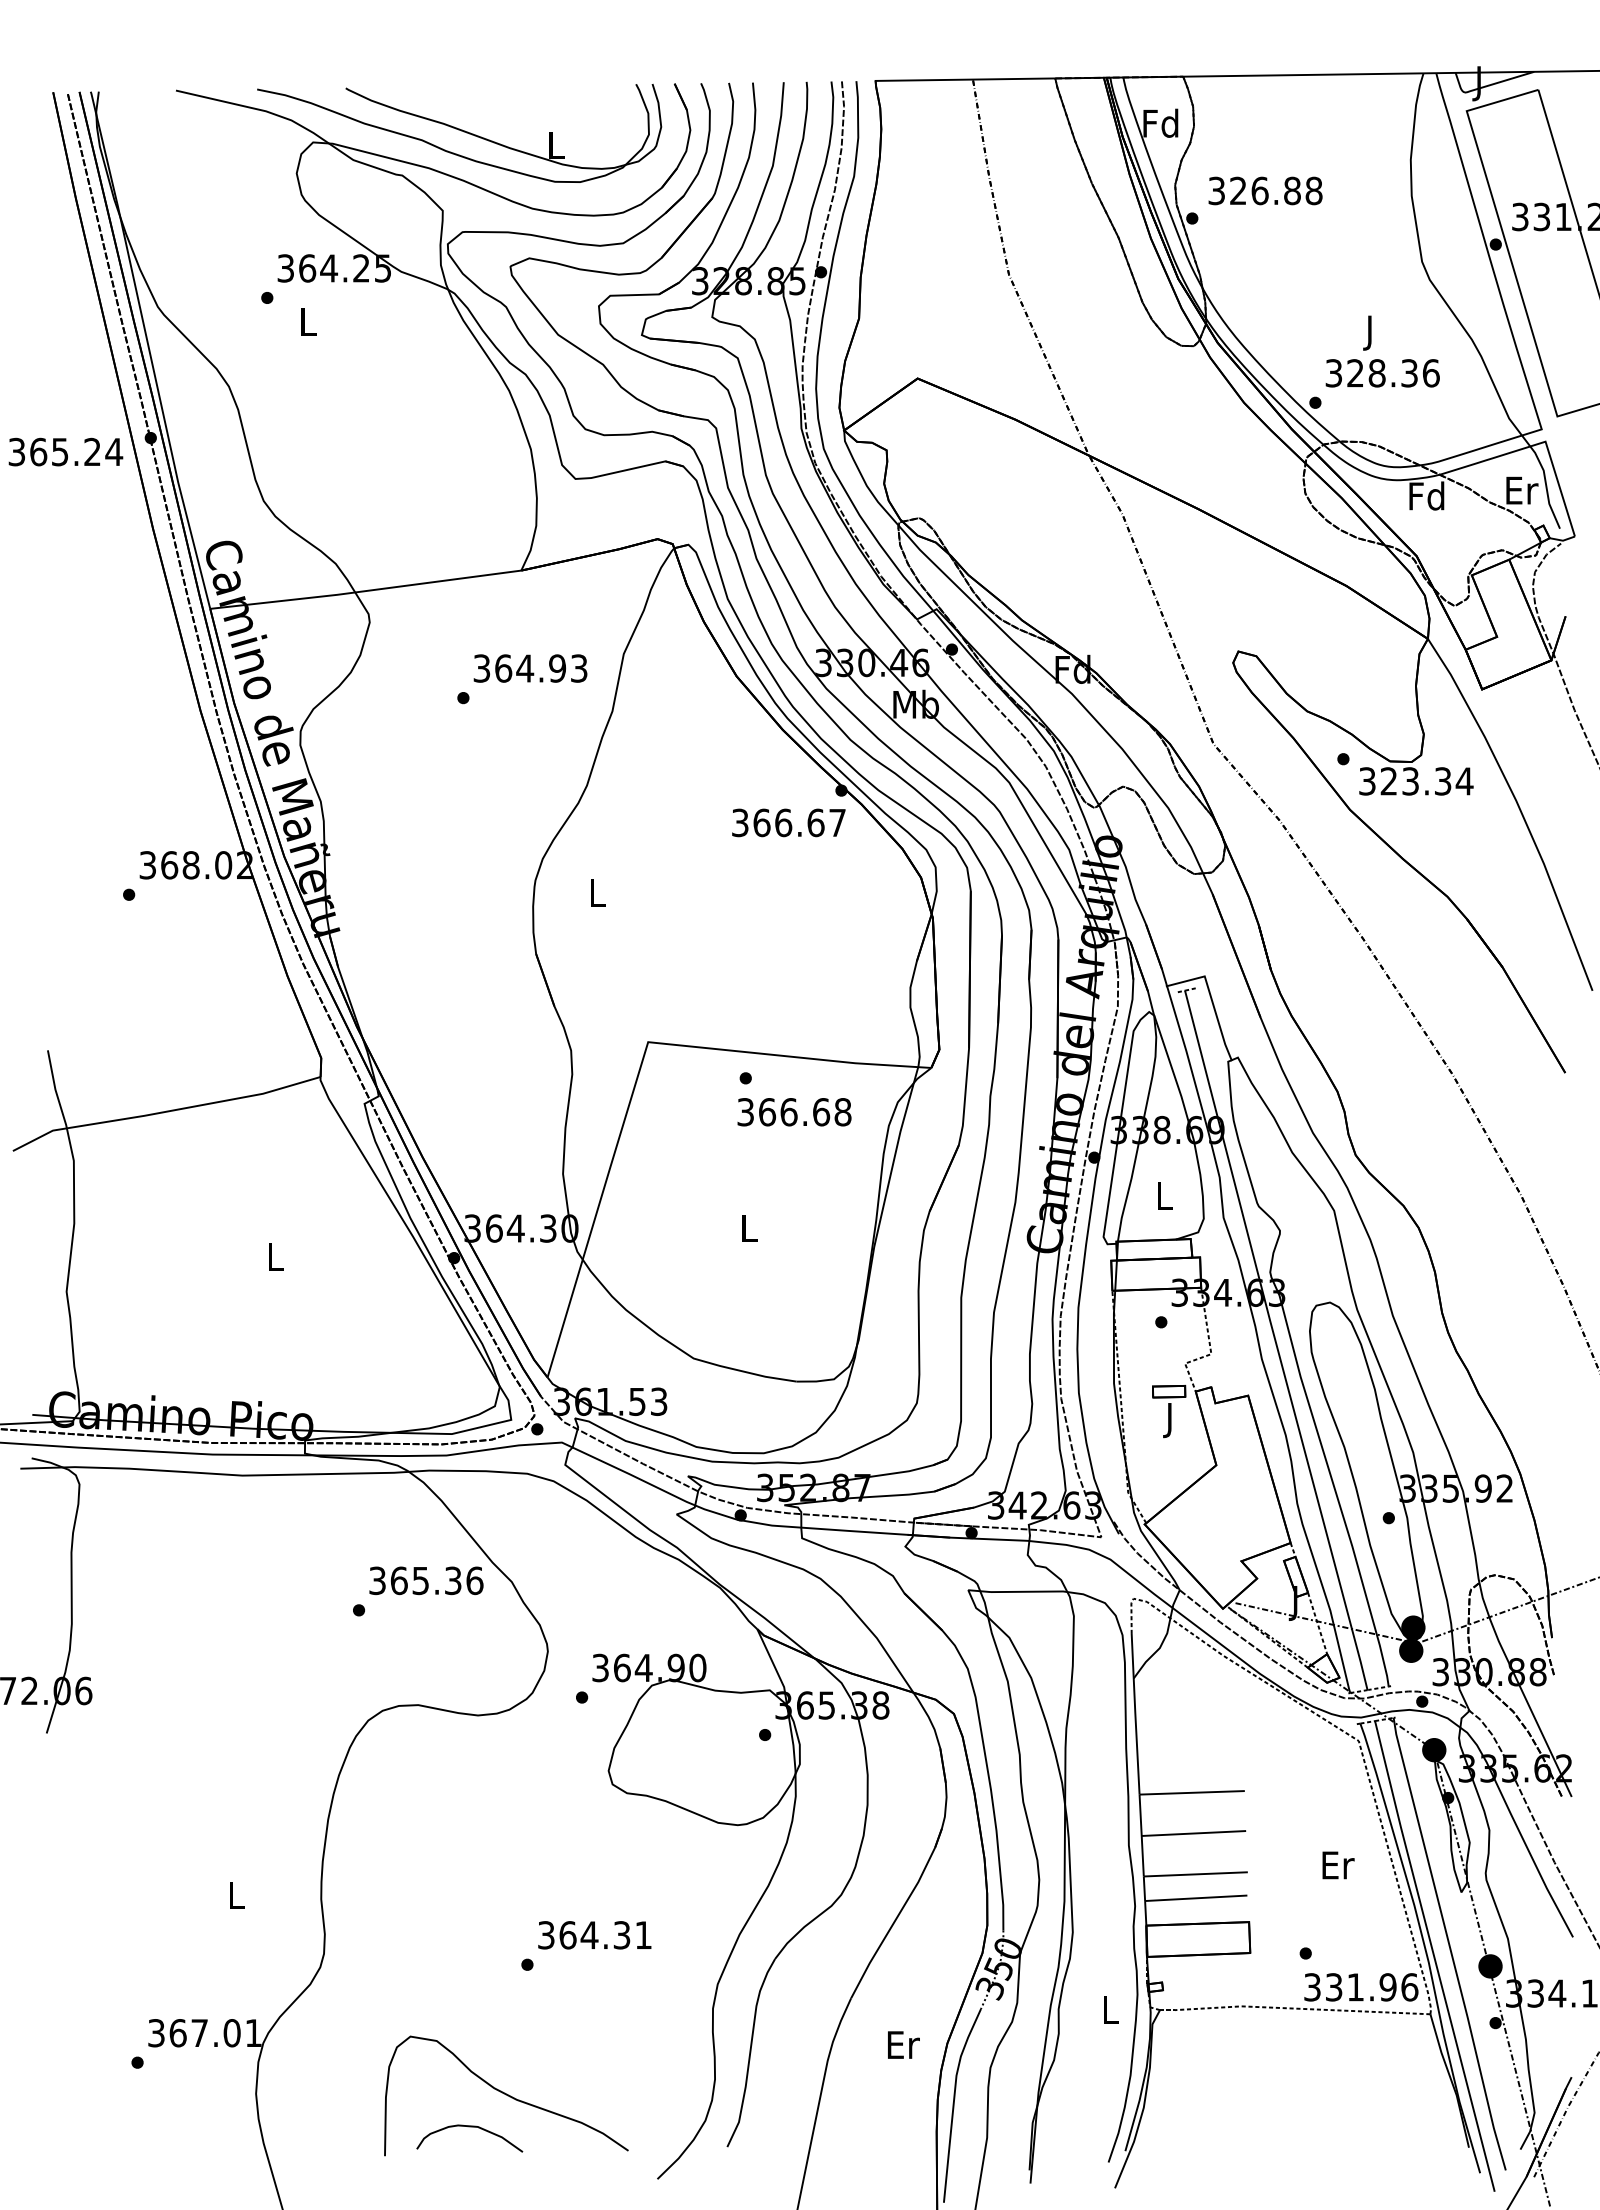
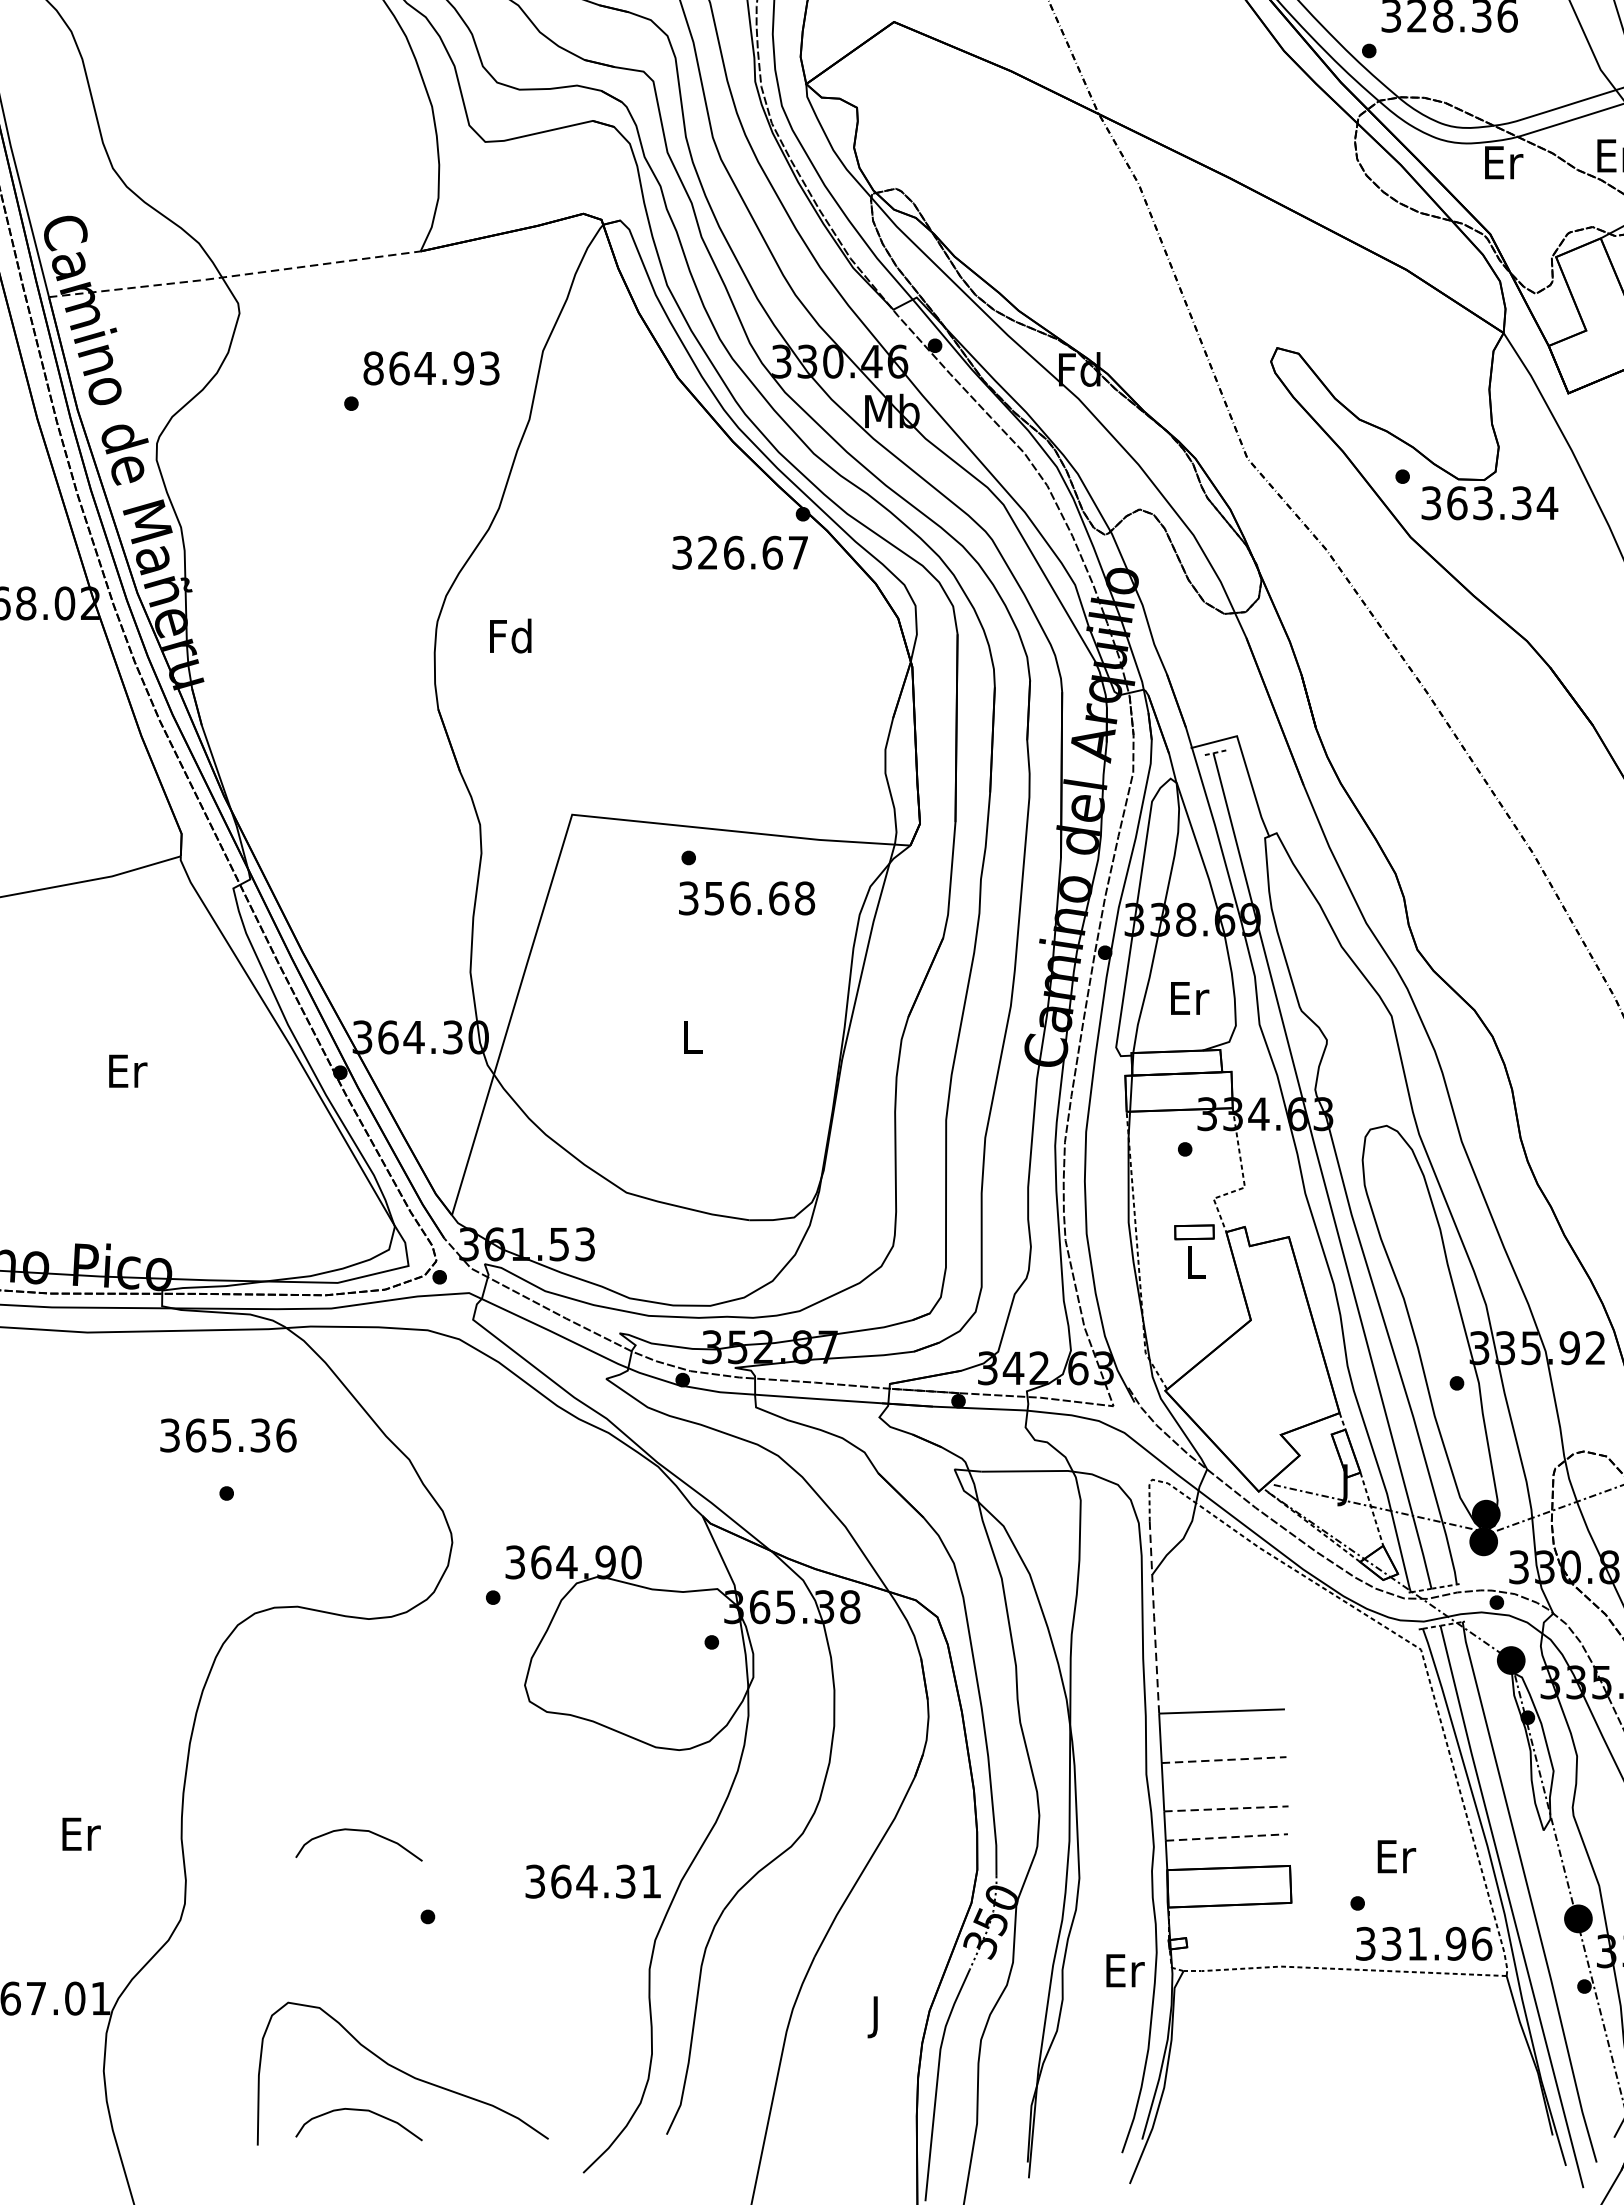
text: (1426, 495) -> (1501, 161), Fd -> Er
line: (366, 591) -> (235, 276), solid -> dashed
text: (481, 668) -> (373, 368), 364.93 -> 864.93
text: (1388, 781) -> (1456, 503), 323.34 -> 363.34
text: (761, 822) -> (707, 552), 366.67 -> 326.67
text: (596, 892) -> (510, 635), L -> Fd
text: (767, 1112) -> (714, 898), 366.68 -> 356.68
text: (1165, 1195) -> (1190, 997), L -> Er
text: (276, 1256) -> (128, 1070), L -> Er
text: (1170, 1420) -> (1196, 1266), J -> L
text: (426, 1580) -> (228, 1435), moved
line: (1135, 1712) -> (1154, 1615), solid -> dashed
line: (1194, 1833) -> (1224, 1760), solid -> dashed
text: (1338, 1865) -> (1396, 1856), moved
line: (1196, 1874) -> (1227, 1809), solid -> dashed
curve: (469, 1893) -> (358, 1831), added
text: (237, 1895) -> (81, 1834), L -> Er
line: (1196, 1898) -> (1227, 1837), solid -> dashed
text: (594, 1935) -> (592, 1881), moved
text: (1111, 2009) -> (1125, 1970), L -> Er
text: (903, 2048) -> (877, 2016), Er -> J

